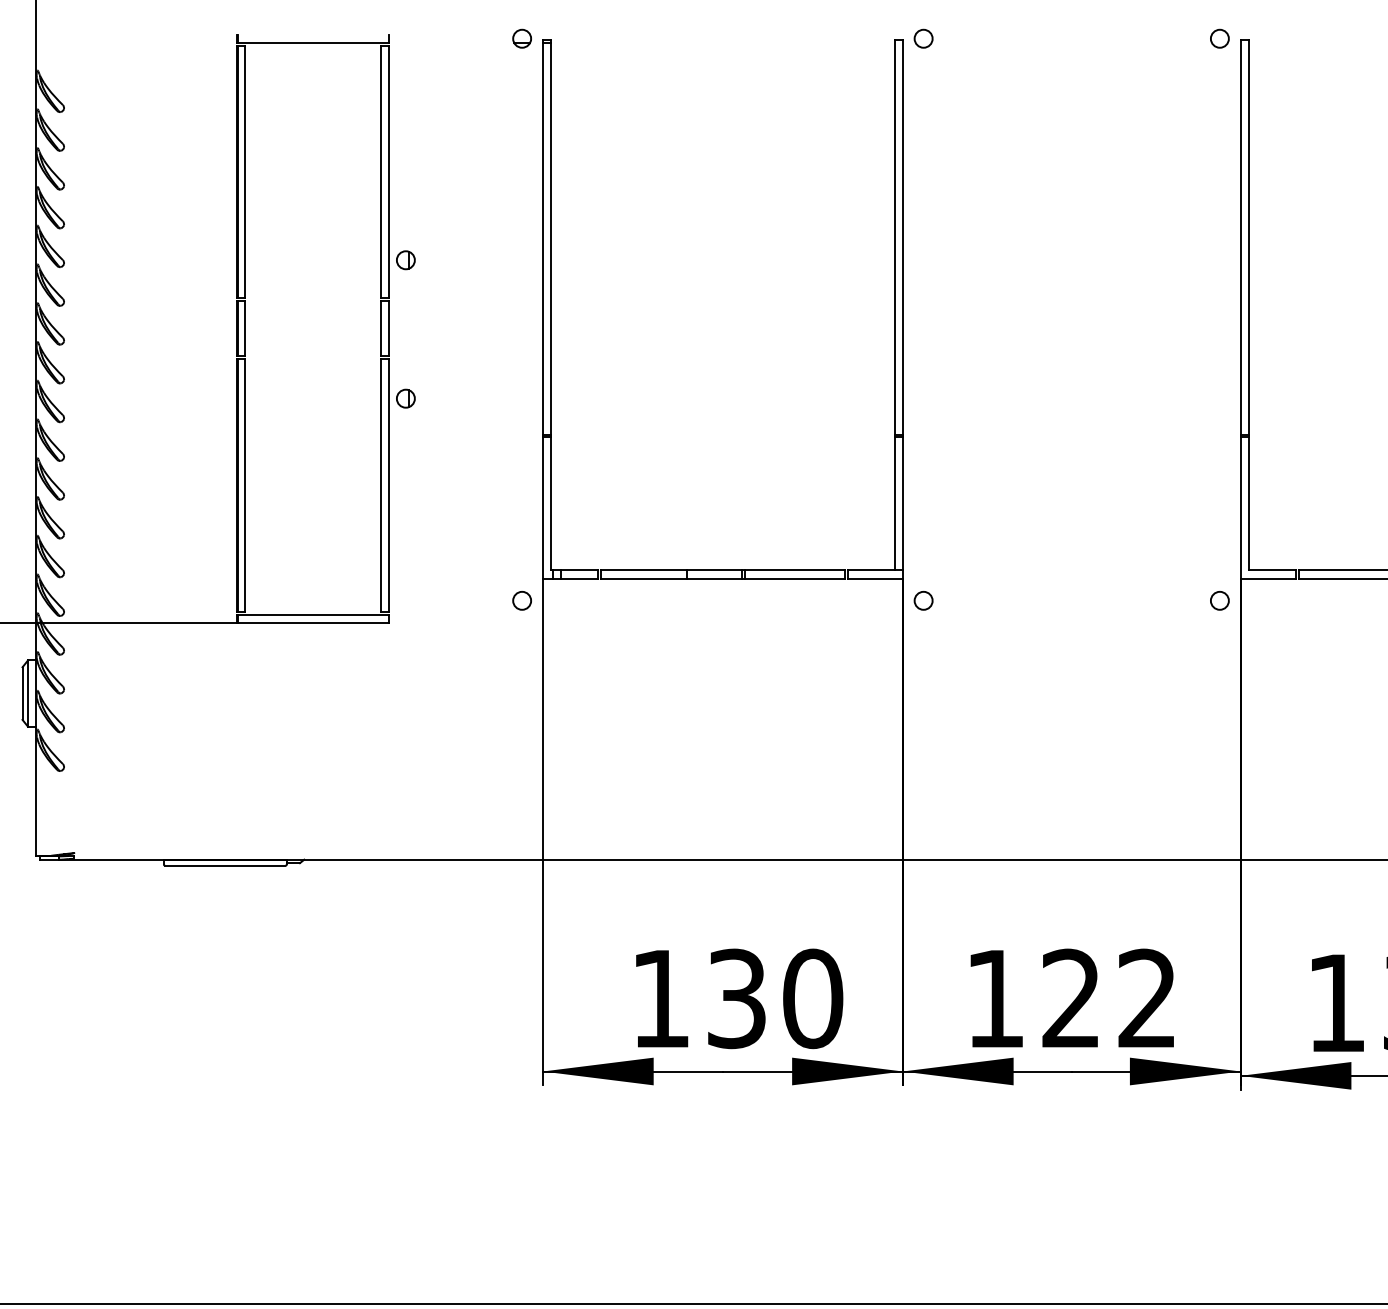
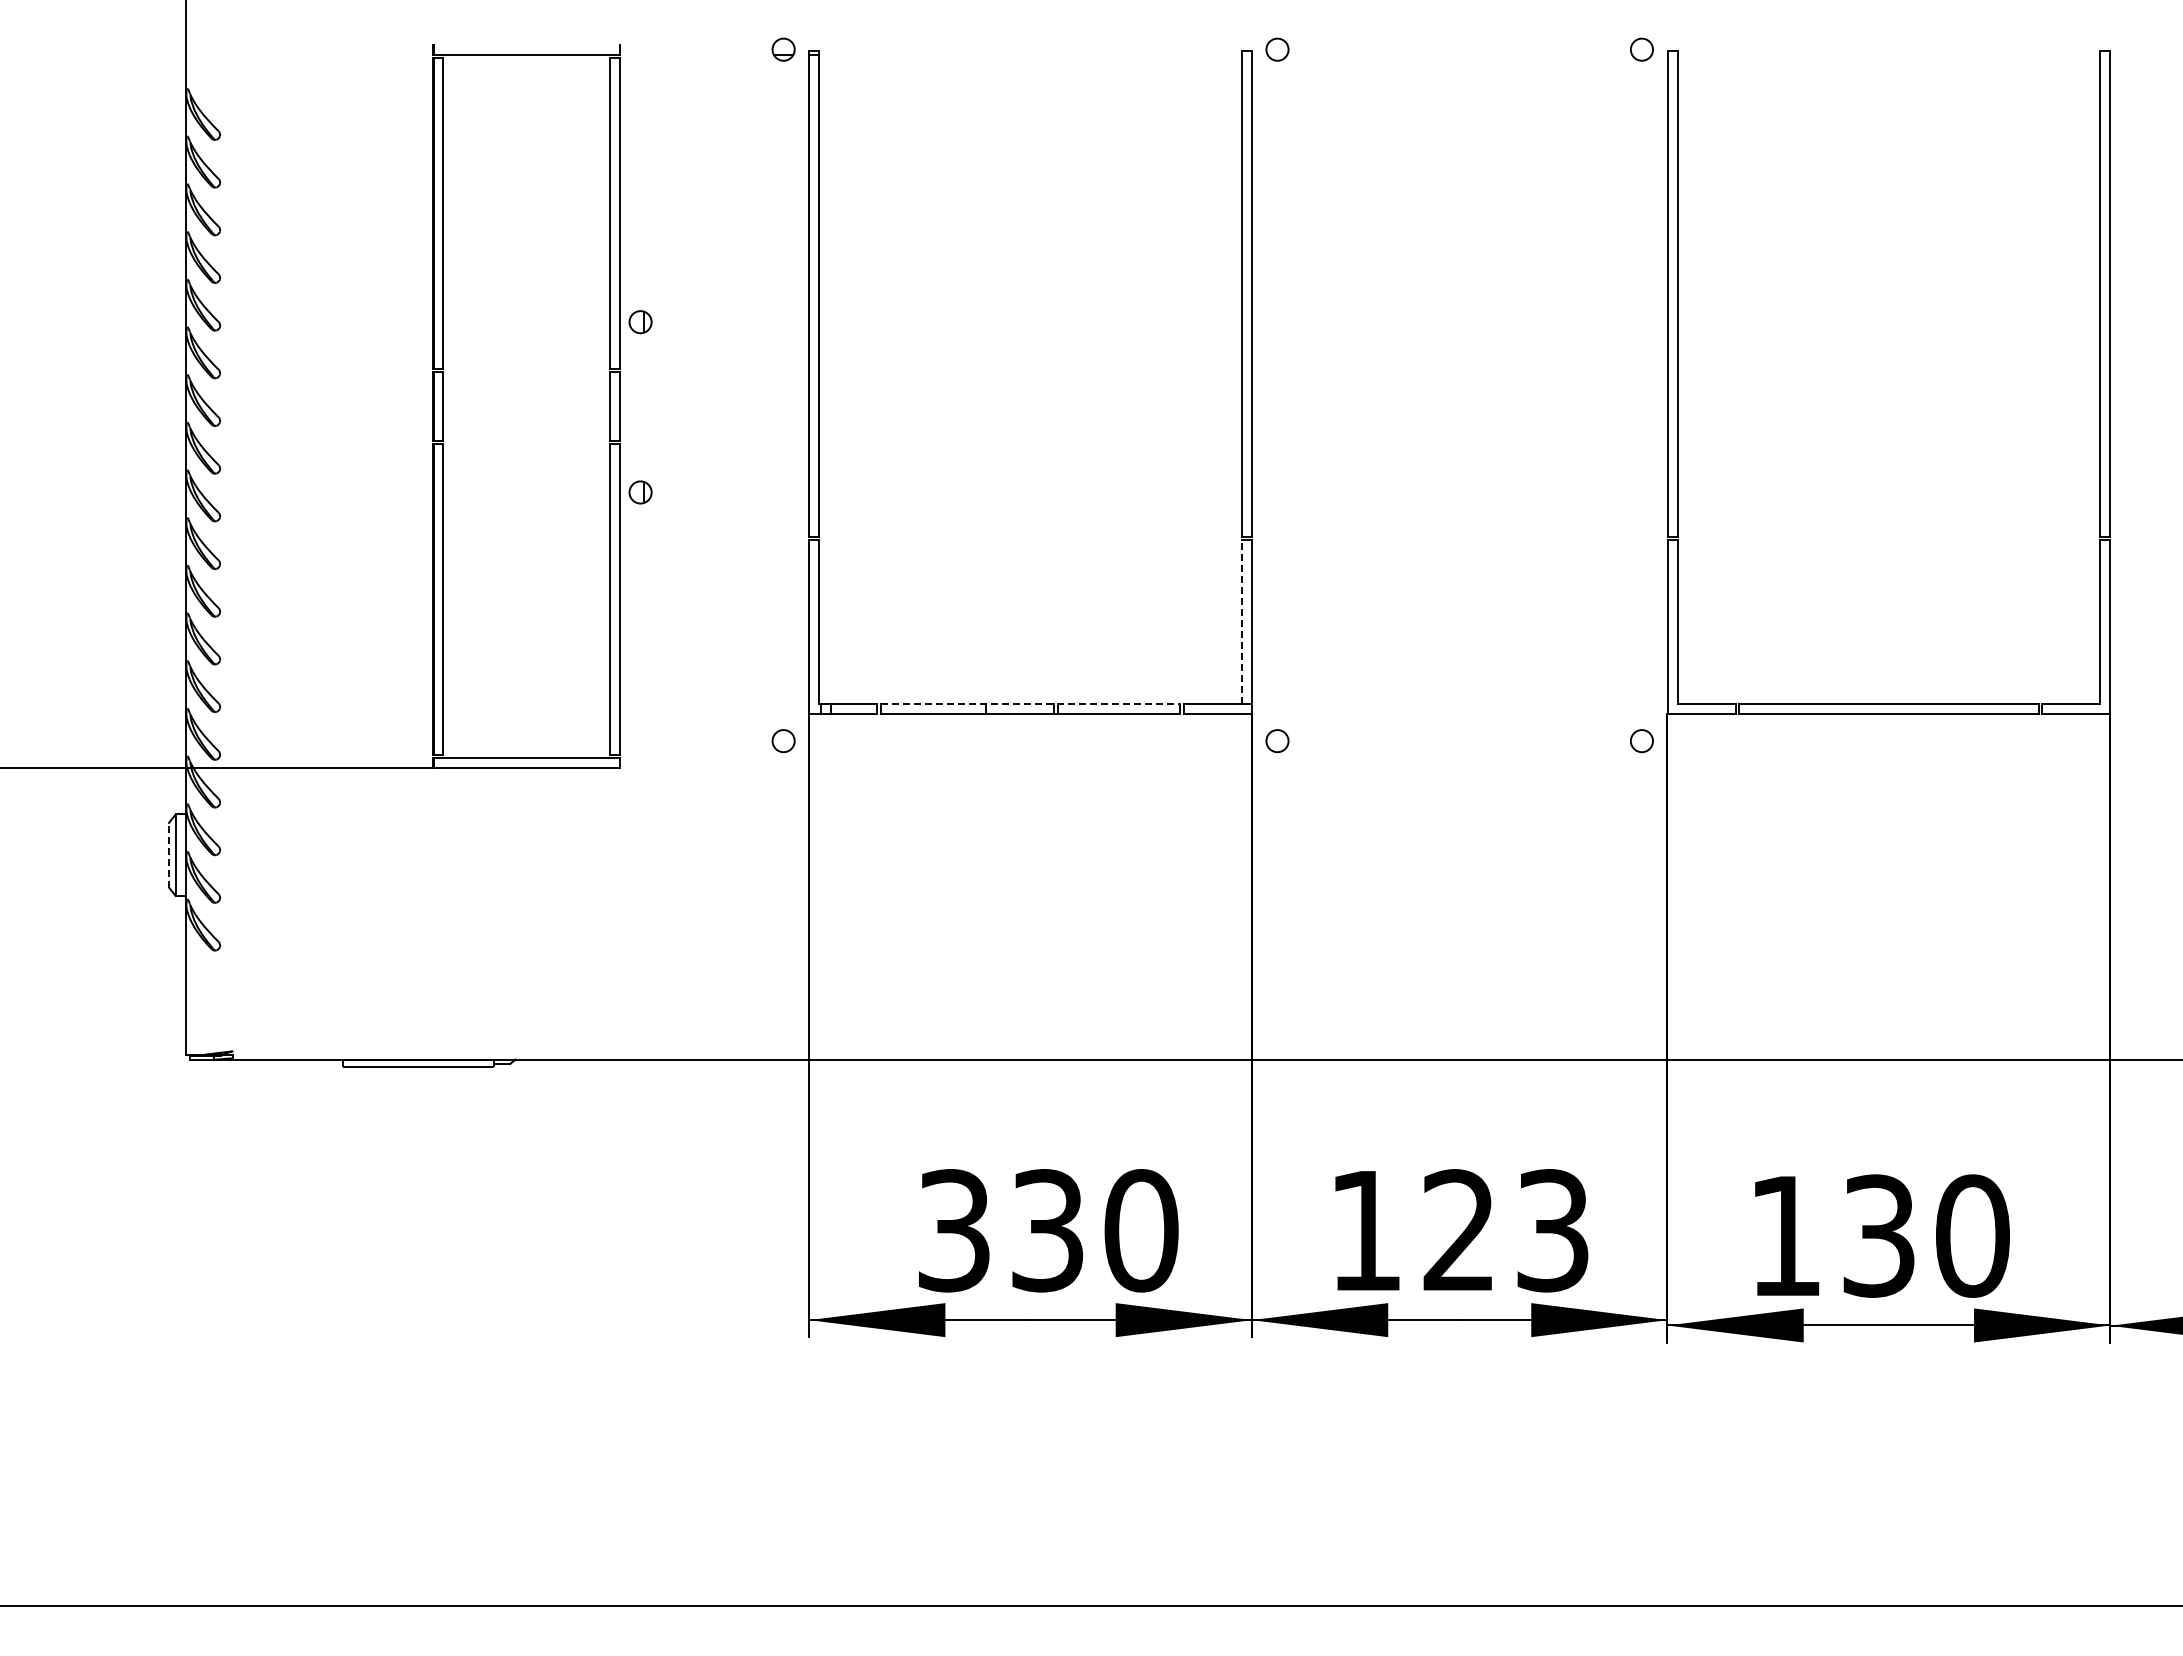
line: (894, 503) -> (1241, 621), solid -> dashed
line: (722, 570) -> (1030, 703), solid -> dashed
line: (22, 692) -> (169, 854), solid -> dashed
text: (661, 998) -> (954, 1230), 130 -> 330
text: (1147, 998) -> (1552, 1230), 122 -> 123

